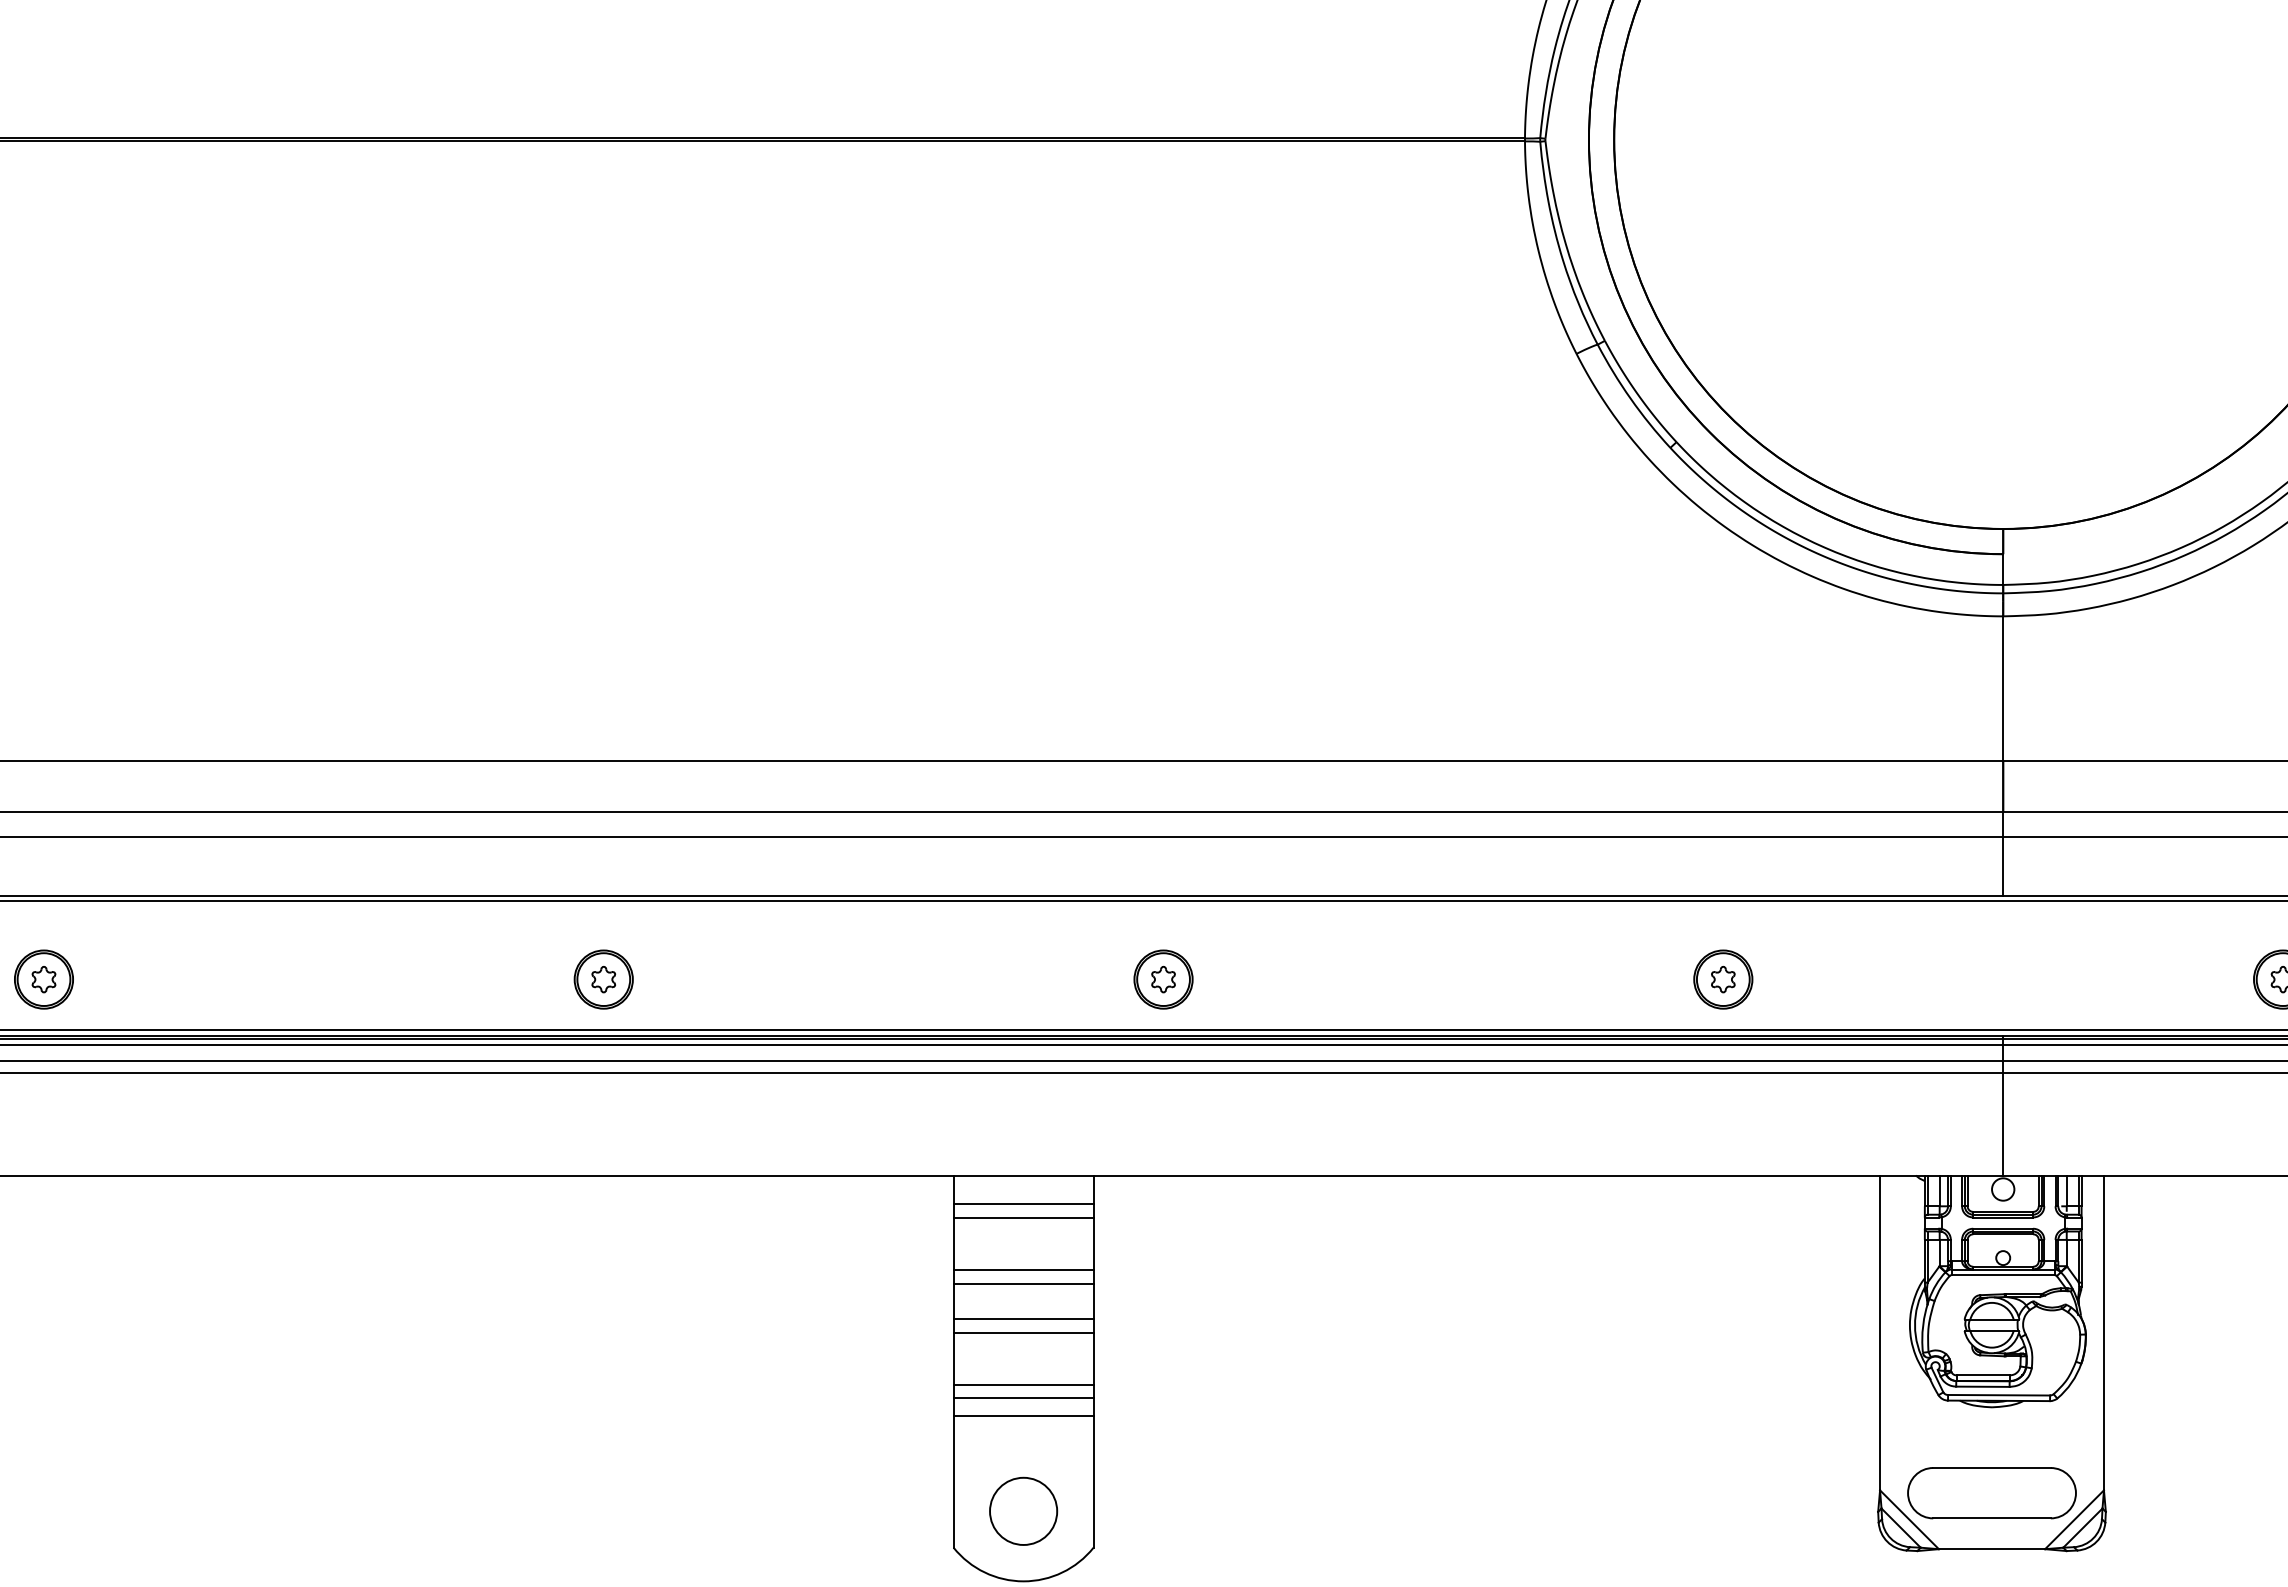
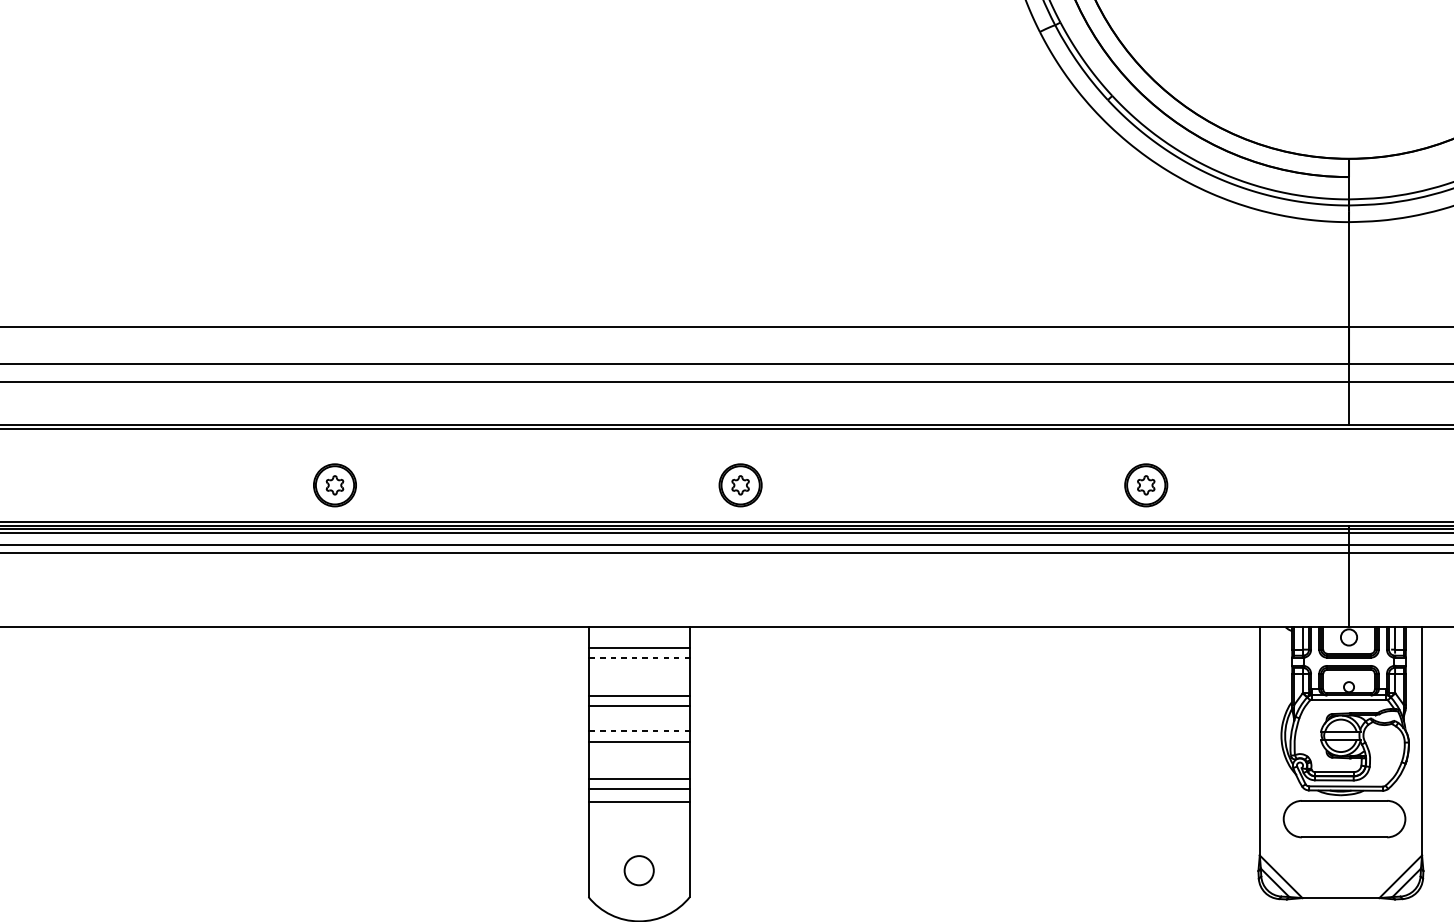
line: (1023, 1218) -> (639, 658), solid -> dashed
line: (1023, 1319) -> (639, 731), solid -> dashed
part: (1991, 1493) -> (1344, 819), moved
circle: (1023, 1510) -> (639, 870), size x0.6

